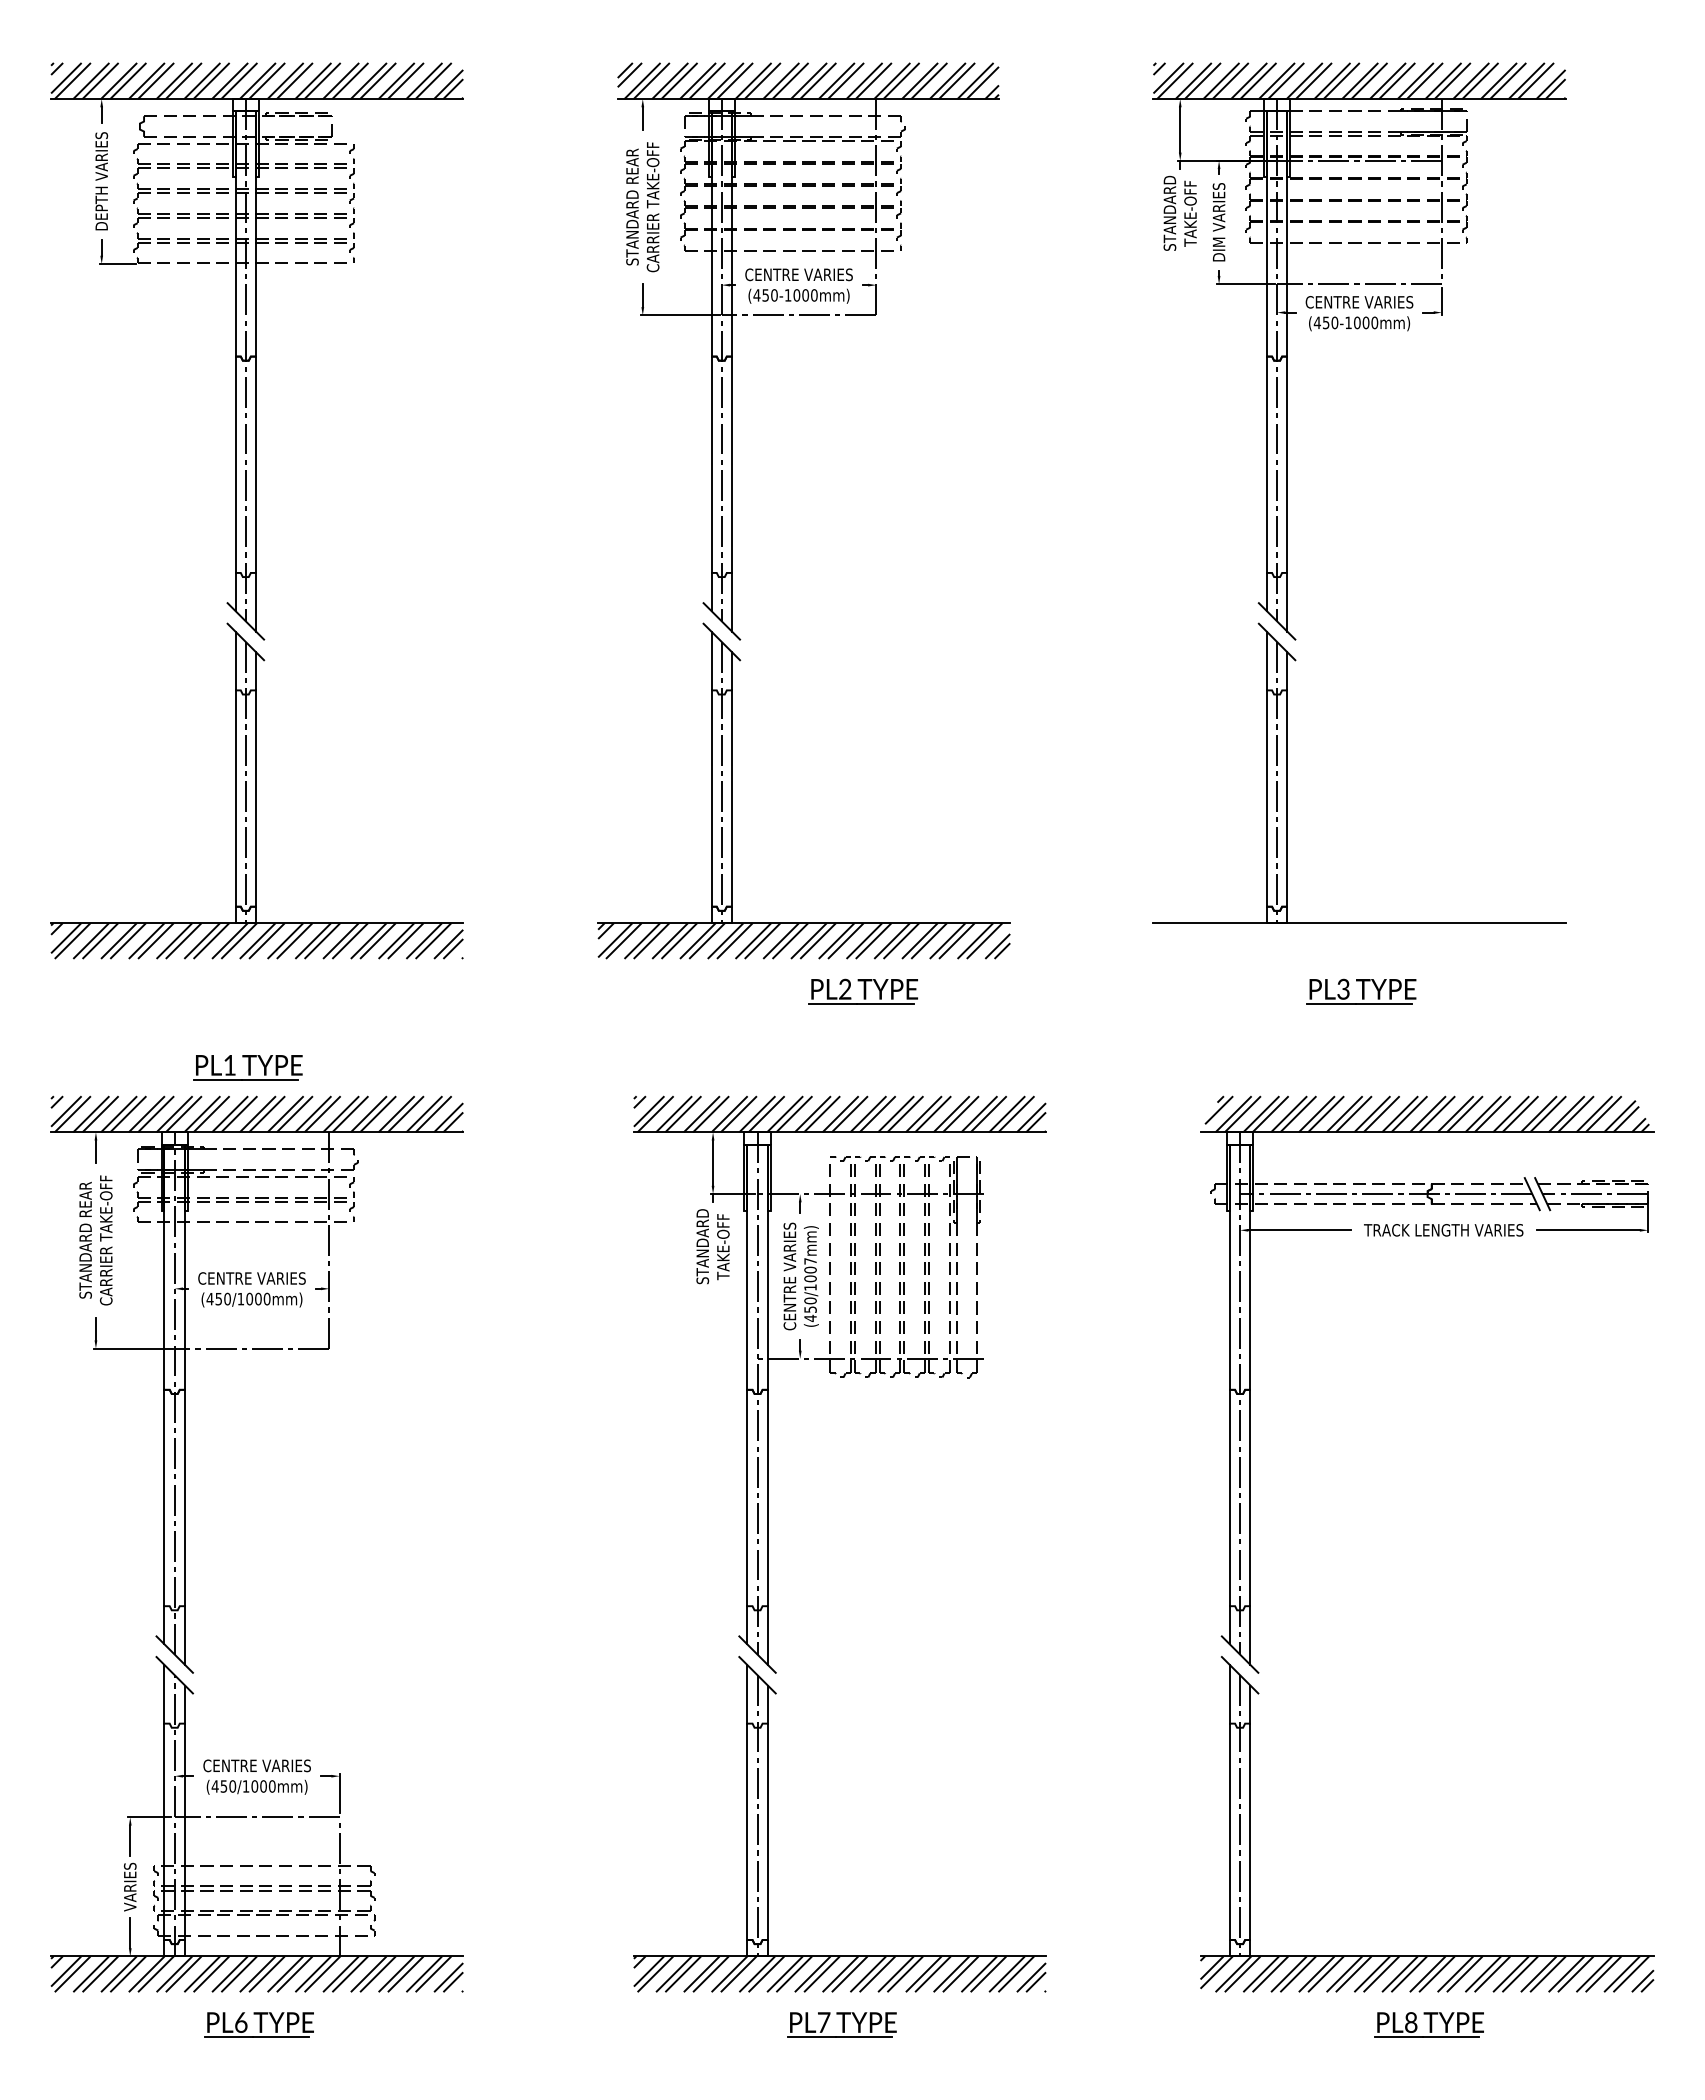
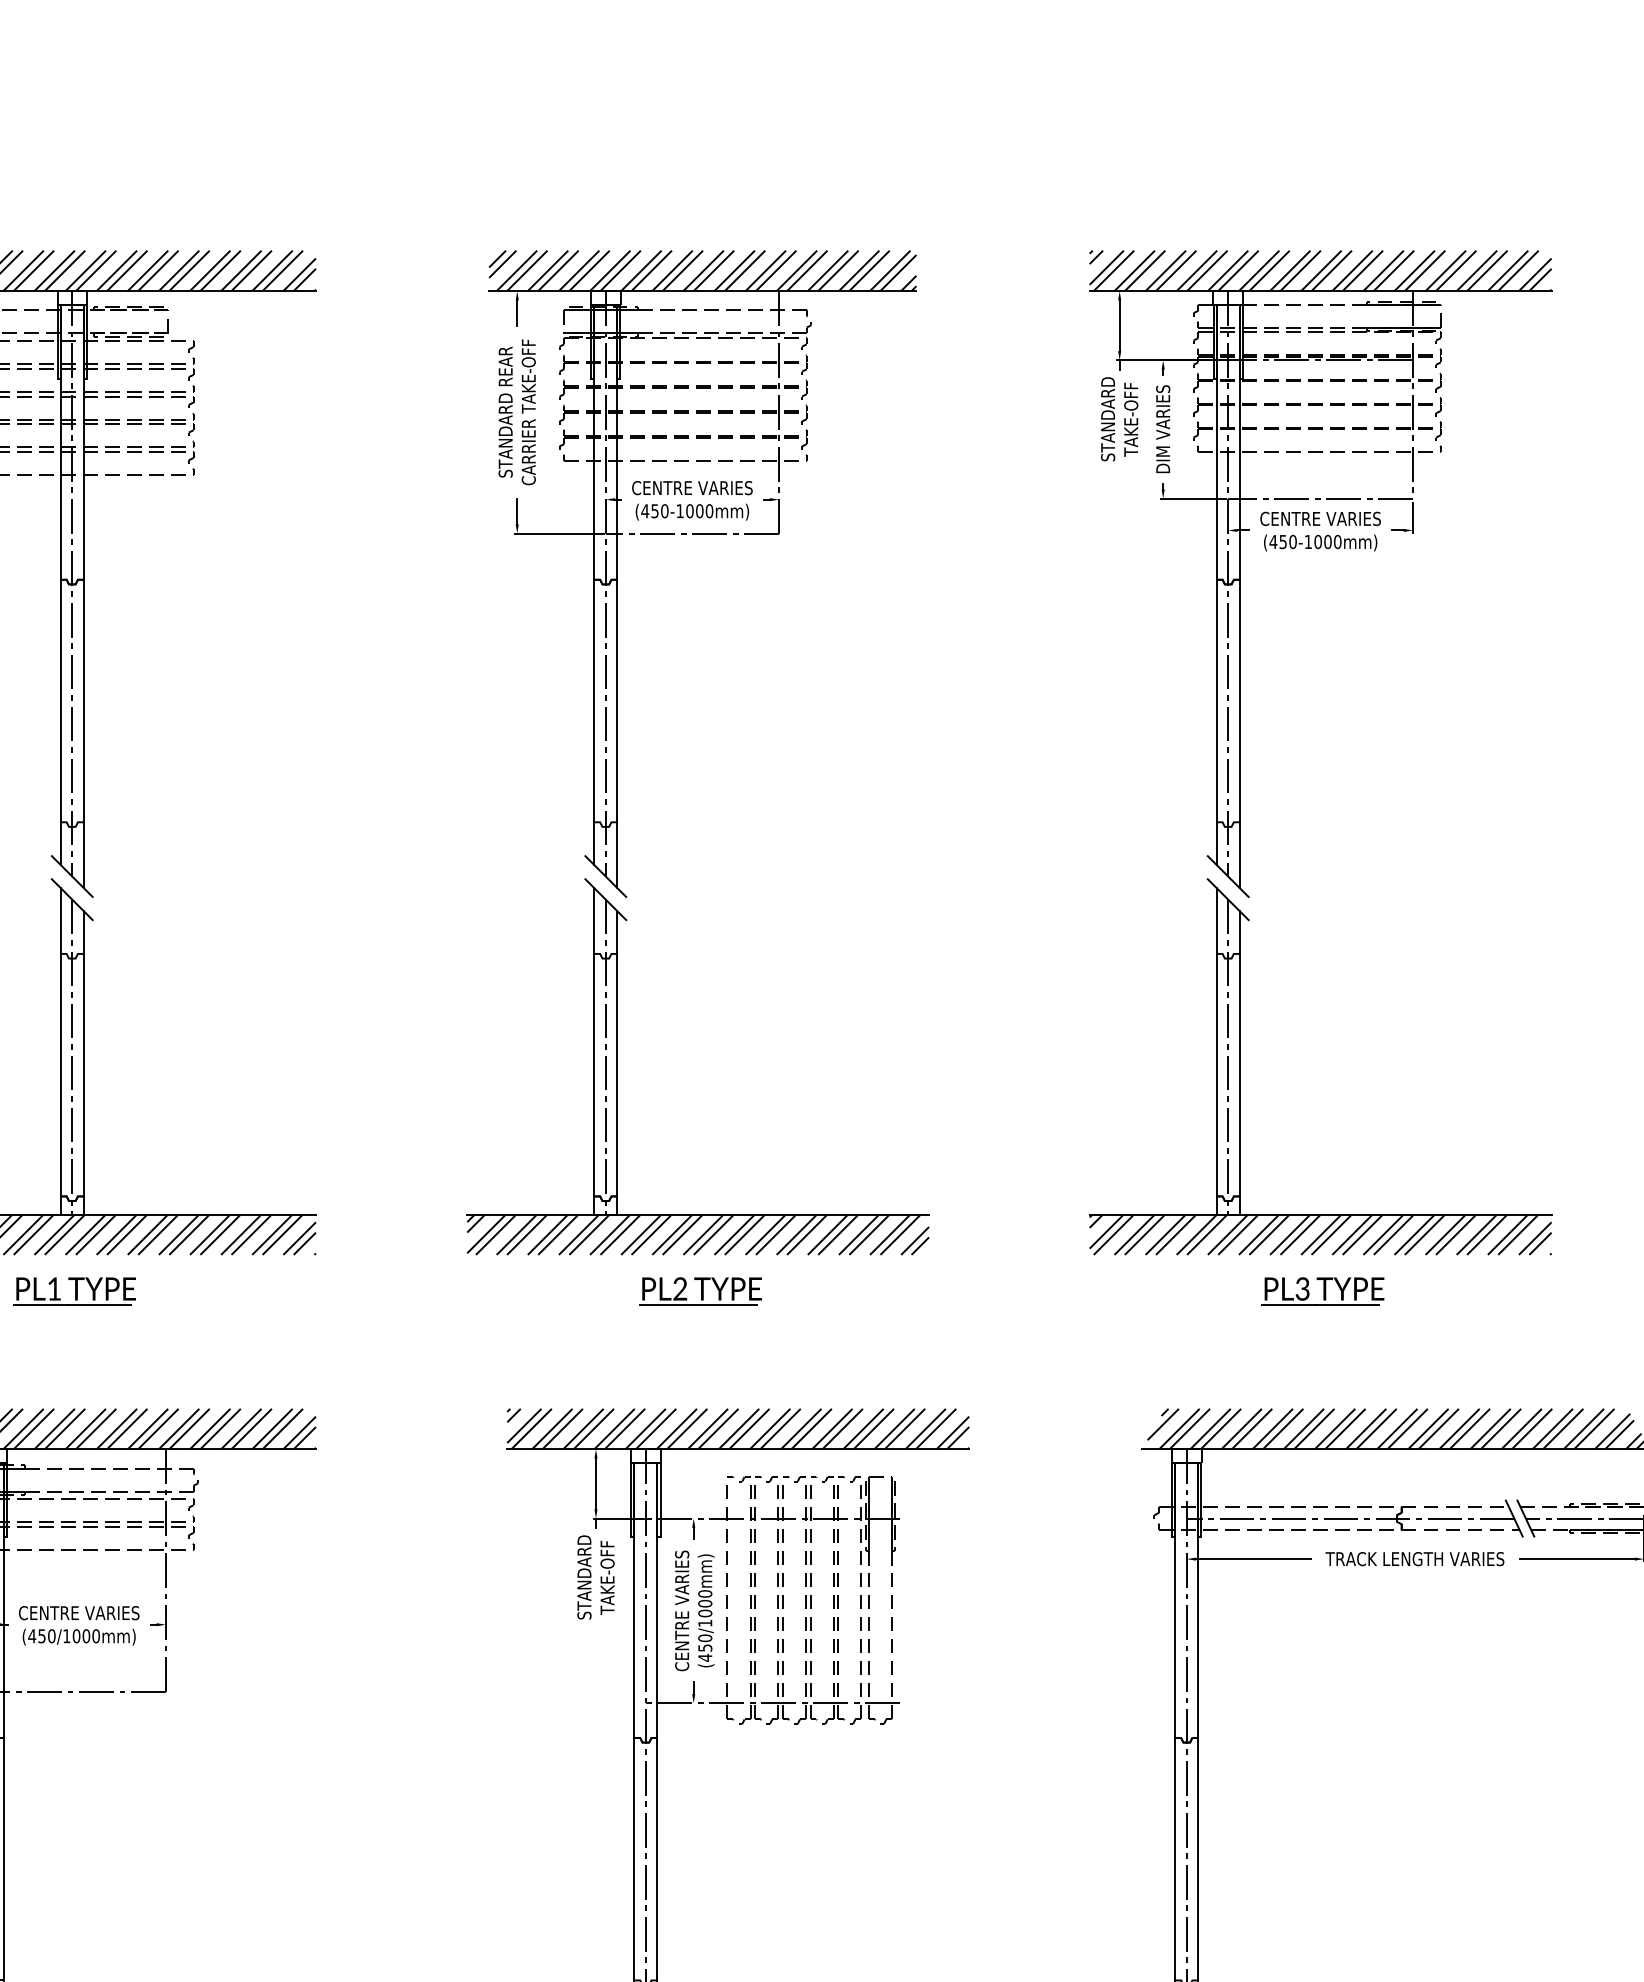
hatch: (1359, 940) -> (1320, 1234), added
part: (862, 991) -> (699, 1291), moved
part: (247, 1067) -> (74, 1291), moved
text: (810, 1261) -> (705, 1594), (450/1007mm) -> (450/1000mm)

